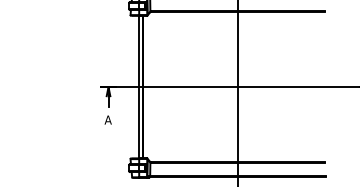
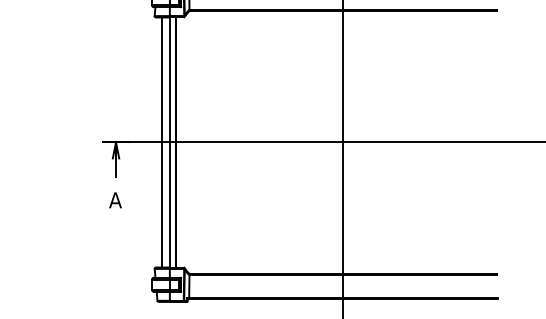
line: (134, 86) -> (161, 141), added

